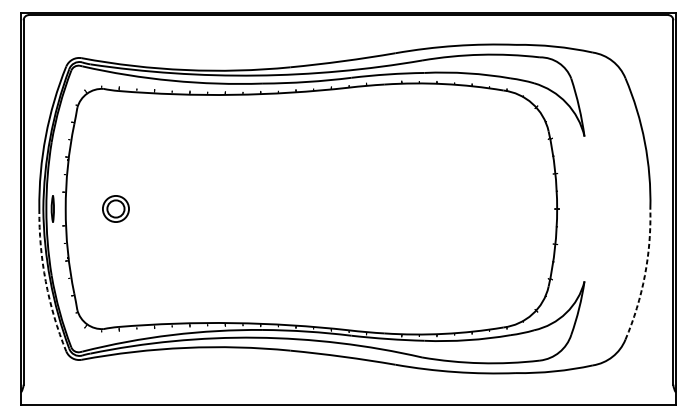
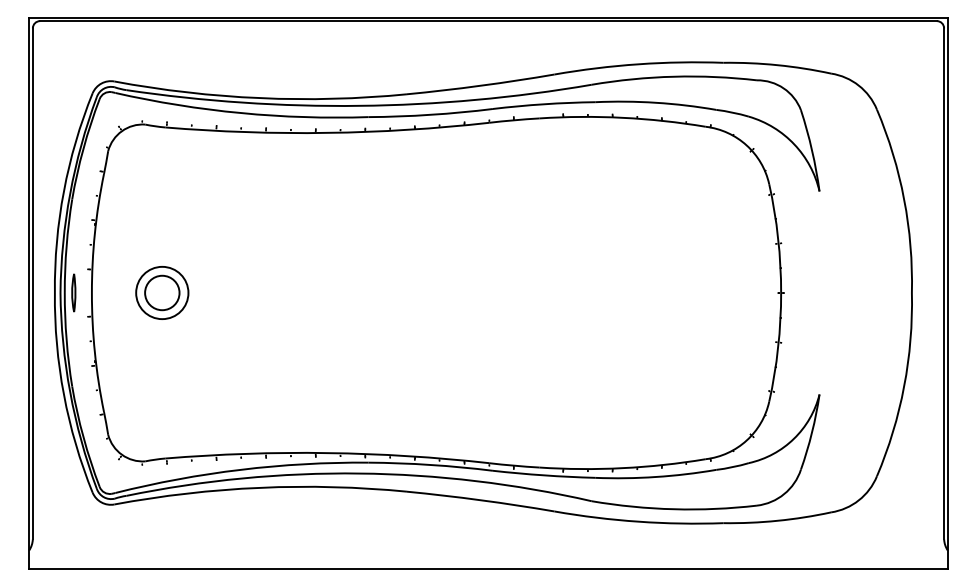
part: (116, 208) -> (162, 292), size x1.43
arc: (645, 275) -> (904, 386), dashed -> solid
arc: (45, 281) -> (63, 394), dashed -> solid

